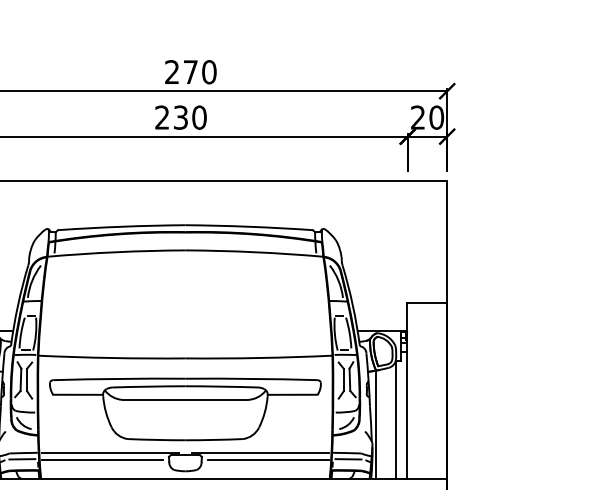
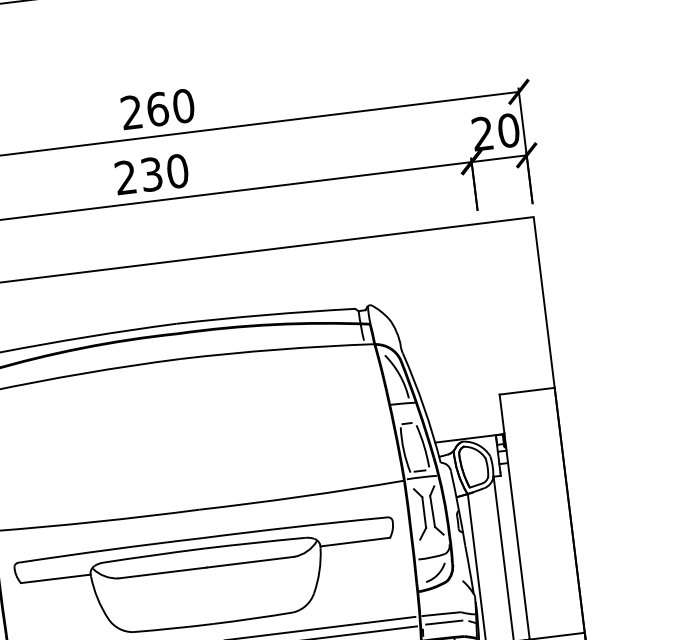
text: (190, 72) -> (157, 109), 270 -> 260

